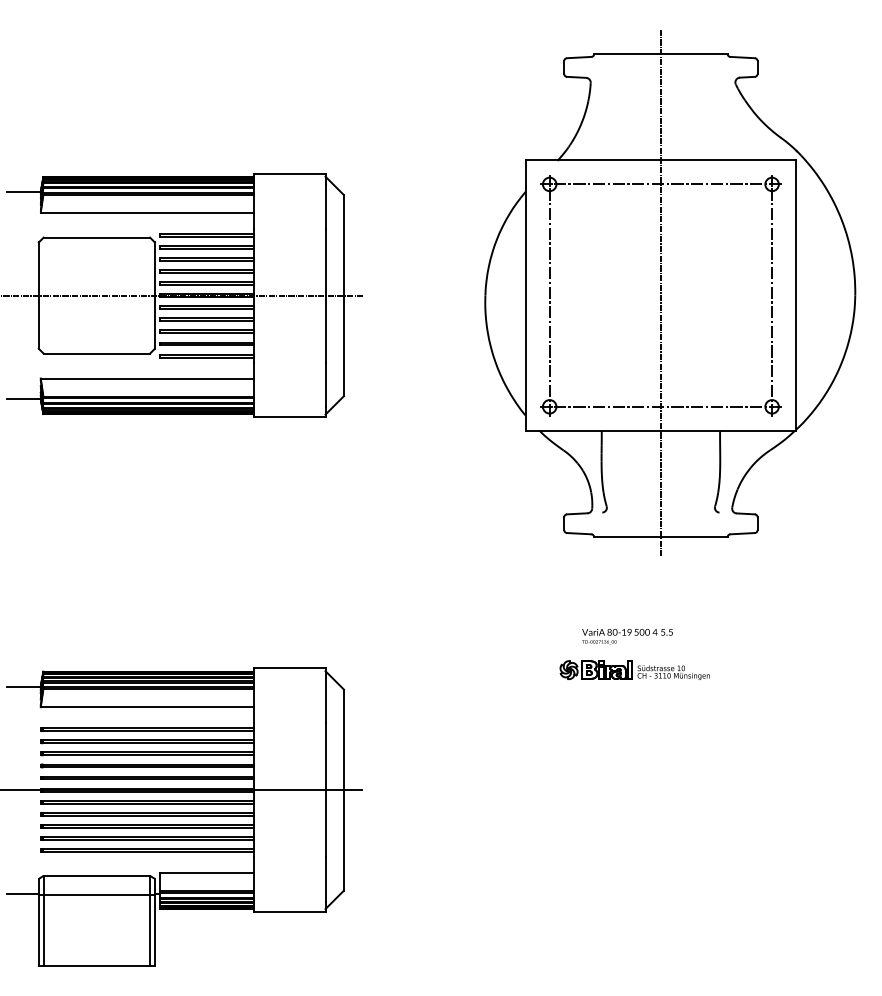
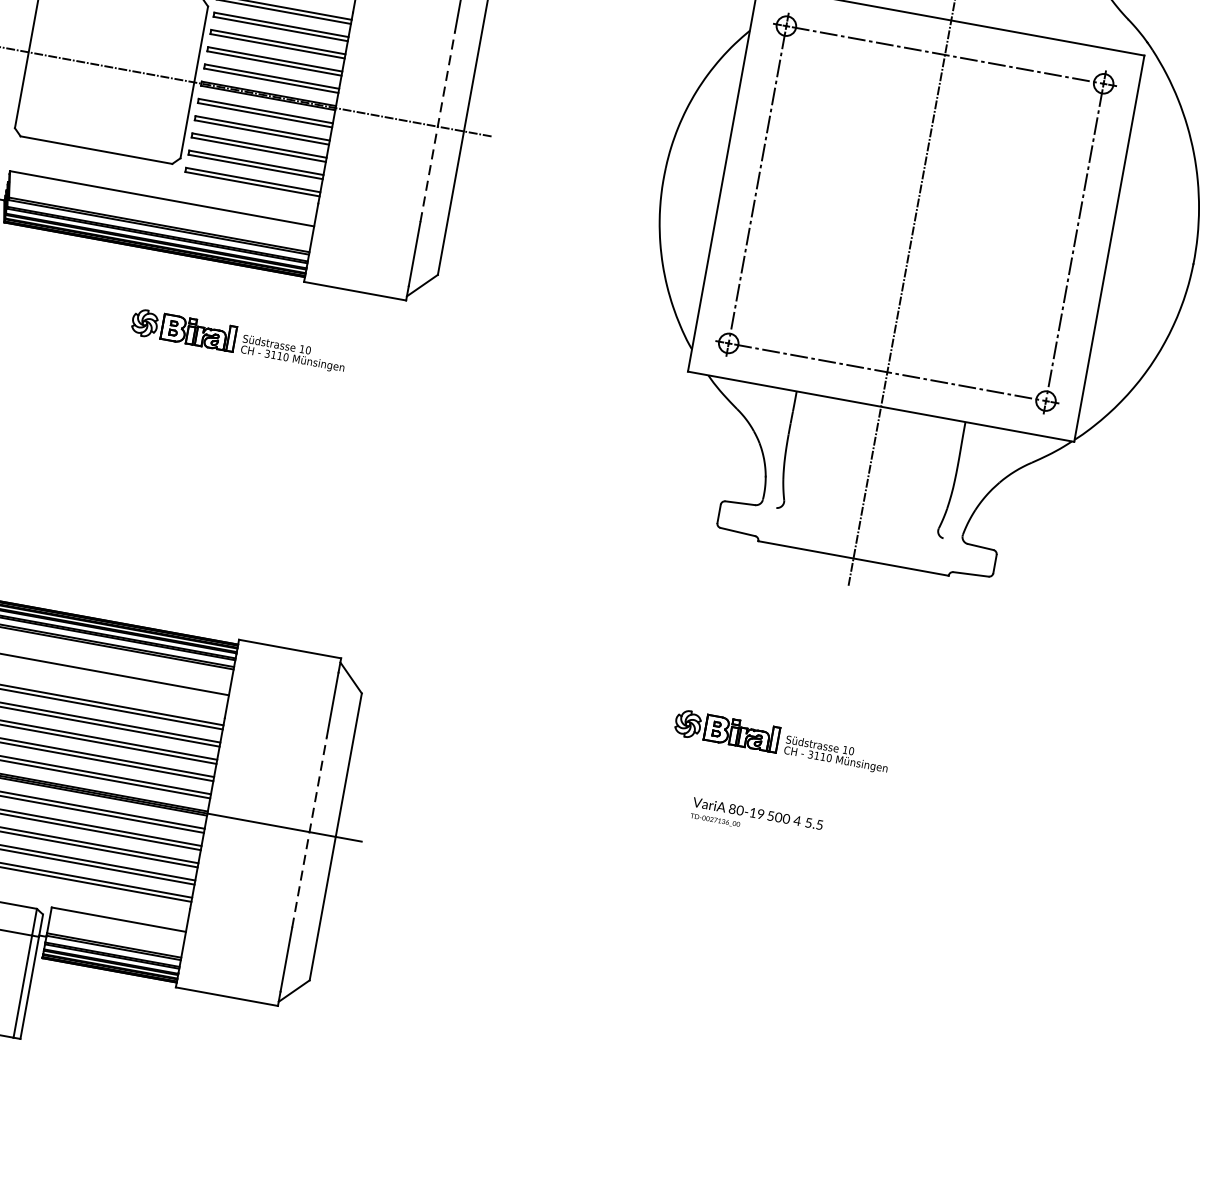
line: (325, 295) -> (437, 126), solid -> dashed
part: (216, 464) -> (238, 339), added
text: (627, 636) -> (756, 819), moved
line: (325, 790) -> (309, 832), solid -> dashed

